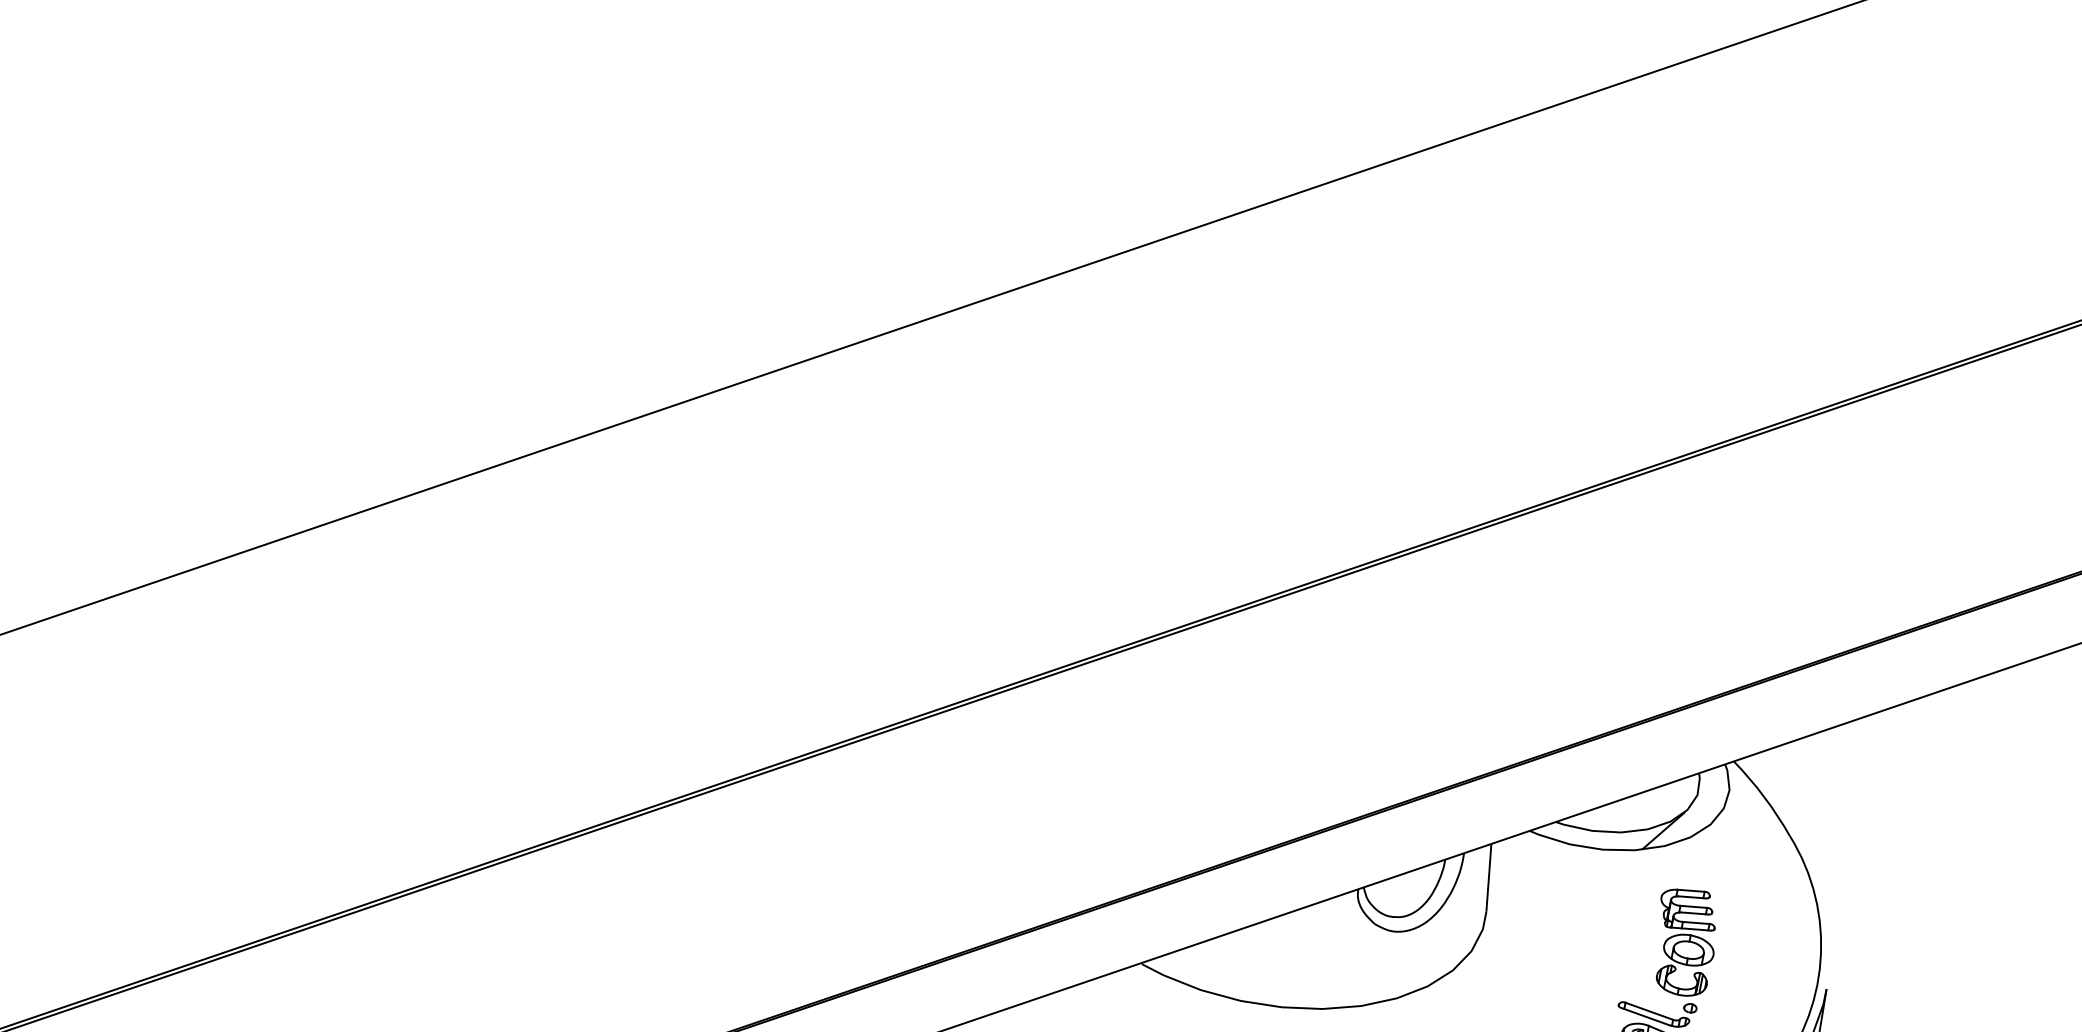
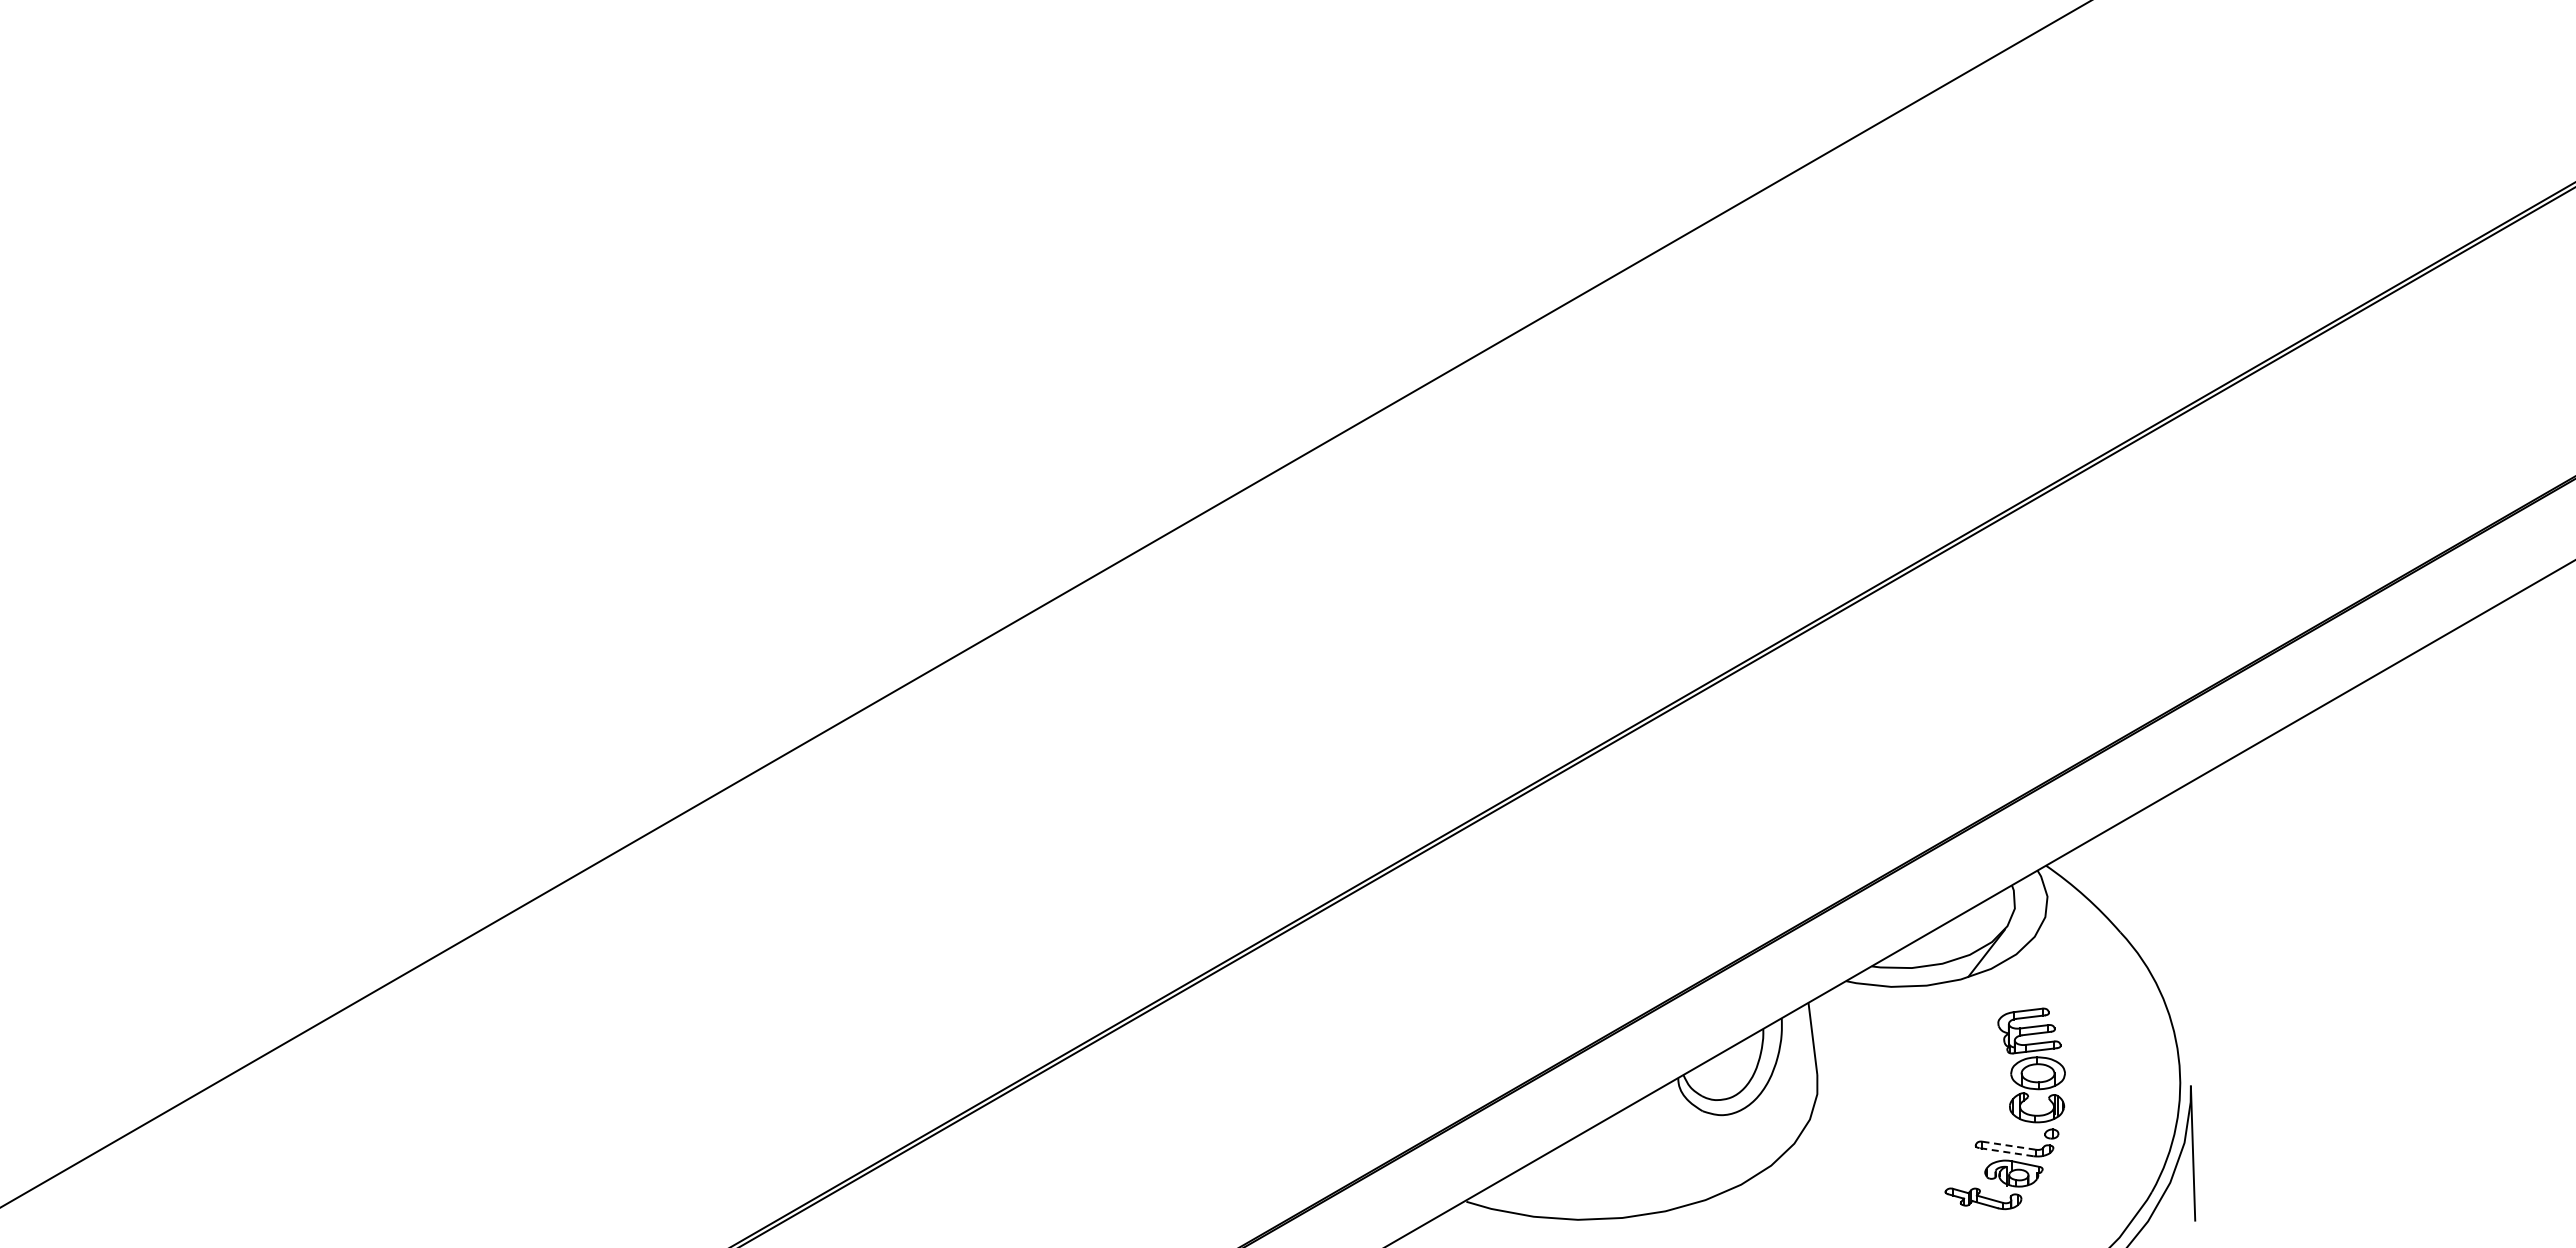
line: (1649, 1011) -> (2009, 1145), solid -> dashed
line: (1644, 1016) -> (2005, 1152), solid -> dashed

